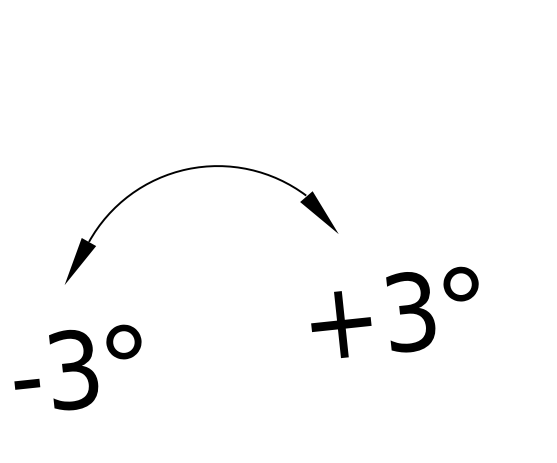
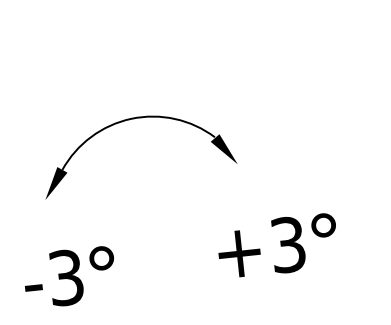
text: (394, 311) -> (276, 244), moved
text: (77, 367) -> (69, 276), moved

